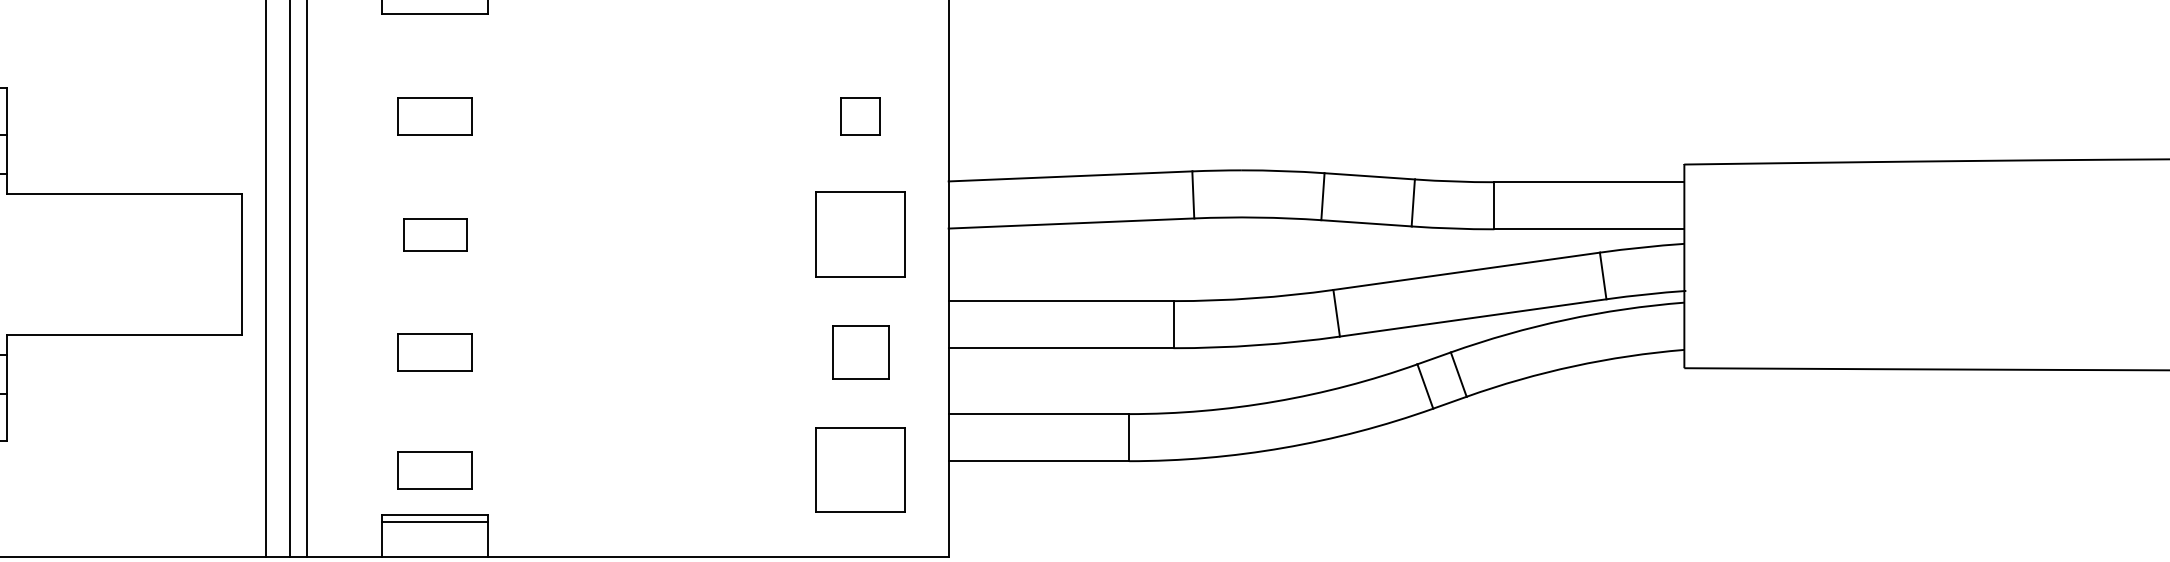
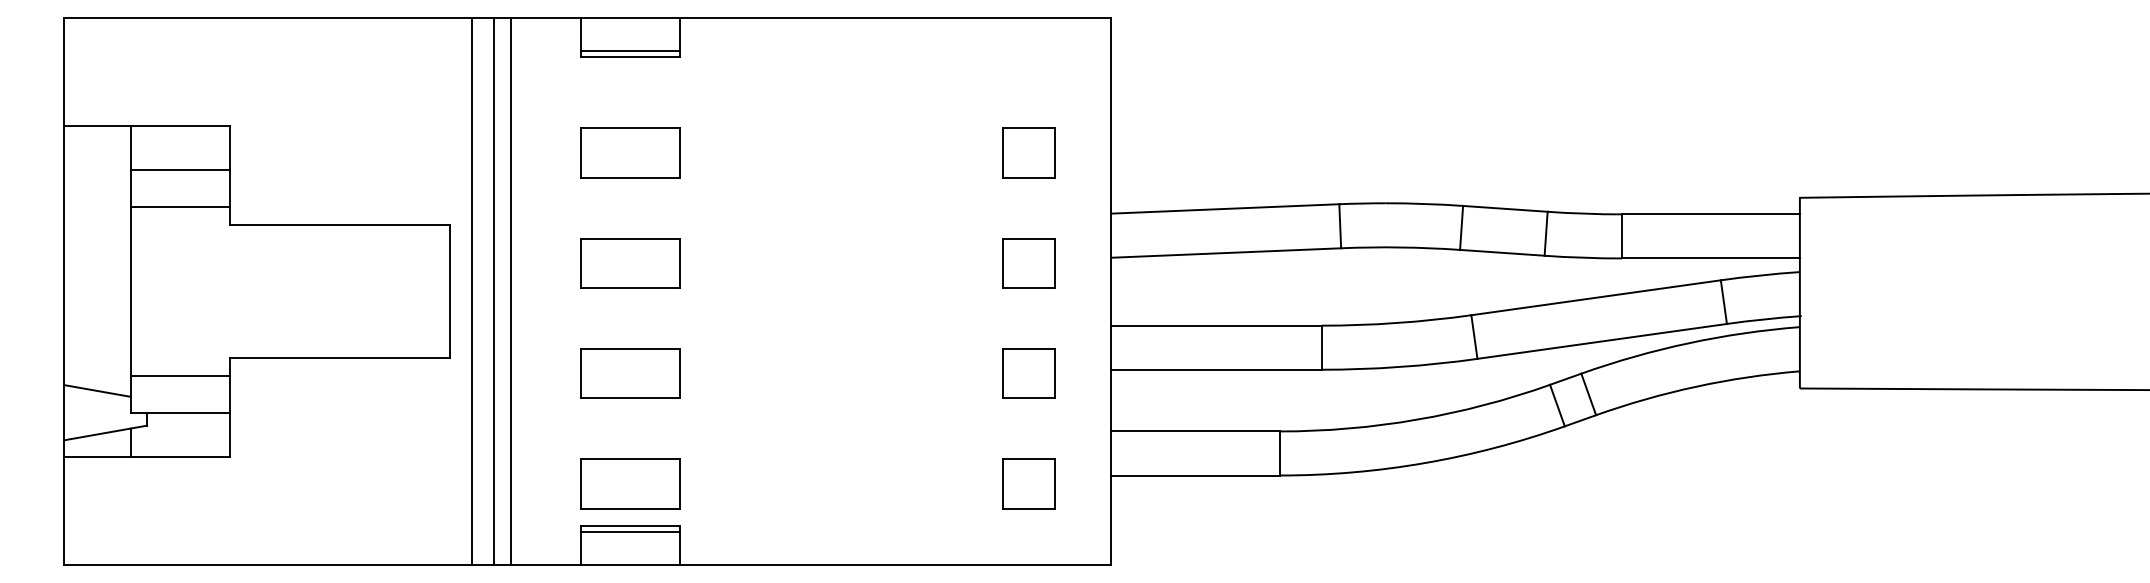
line: (435, 7) -> (630, 50), added
part: (435, 116) -> (630, 152), size x1.43
part: (860, 116) -> (1028, 152), size x1.43
part: (435, 234) -> (630, 263), size x1.67
part: (860, 234) -> (1028, 263), size x0.62
part: (435, 352) -> (630, 373), size x1.43
part: (435, 469) -> (630, 483), size x1.43
part: (860, 469) -> (1028, 483), size x0.62

